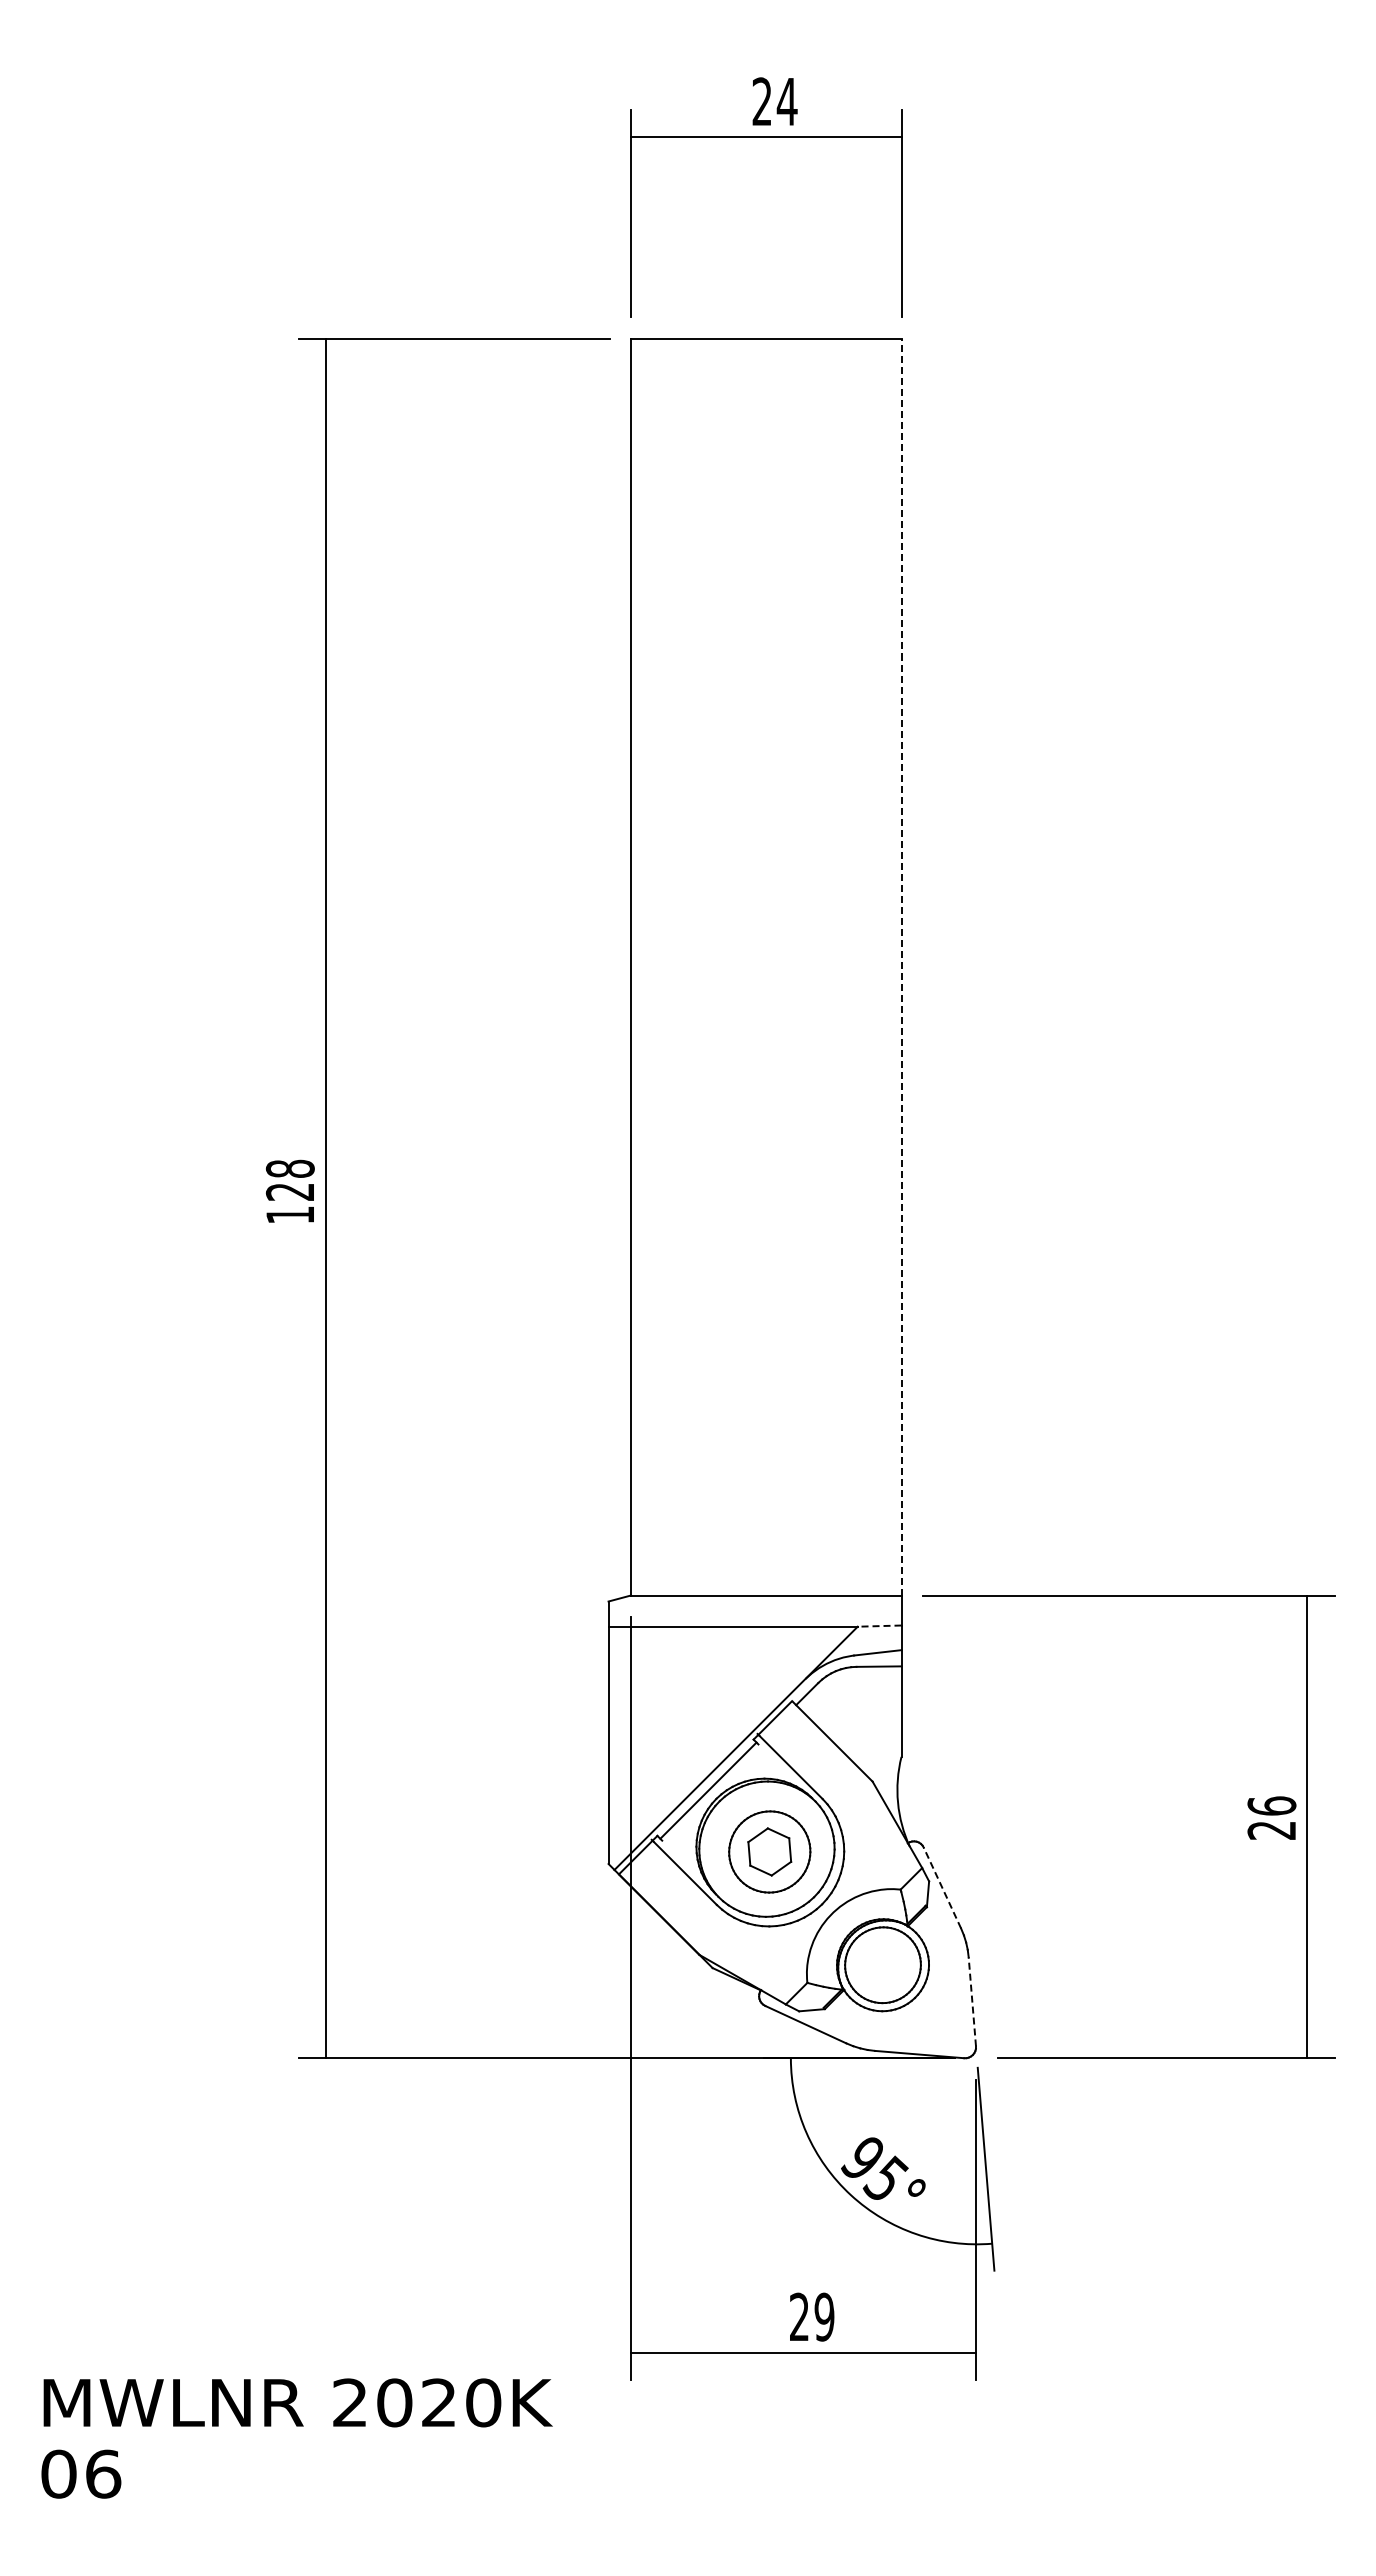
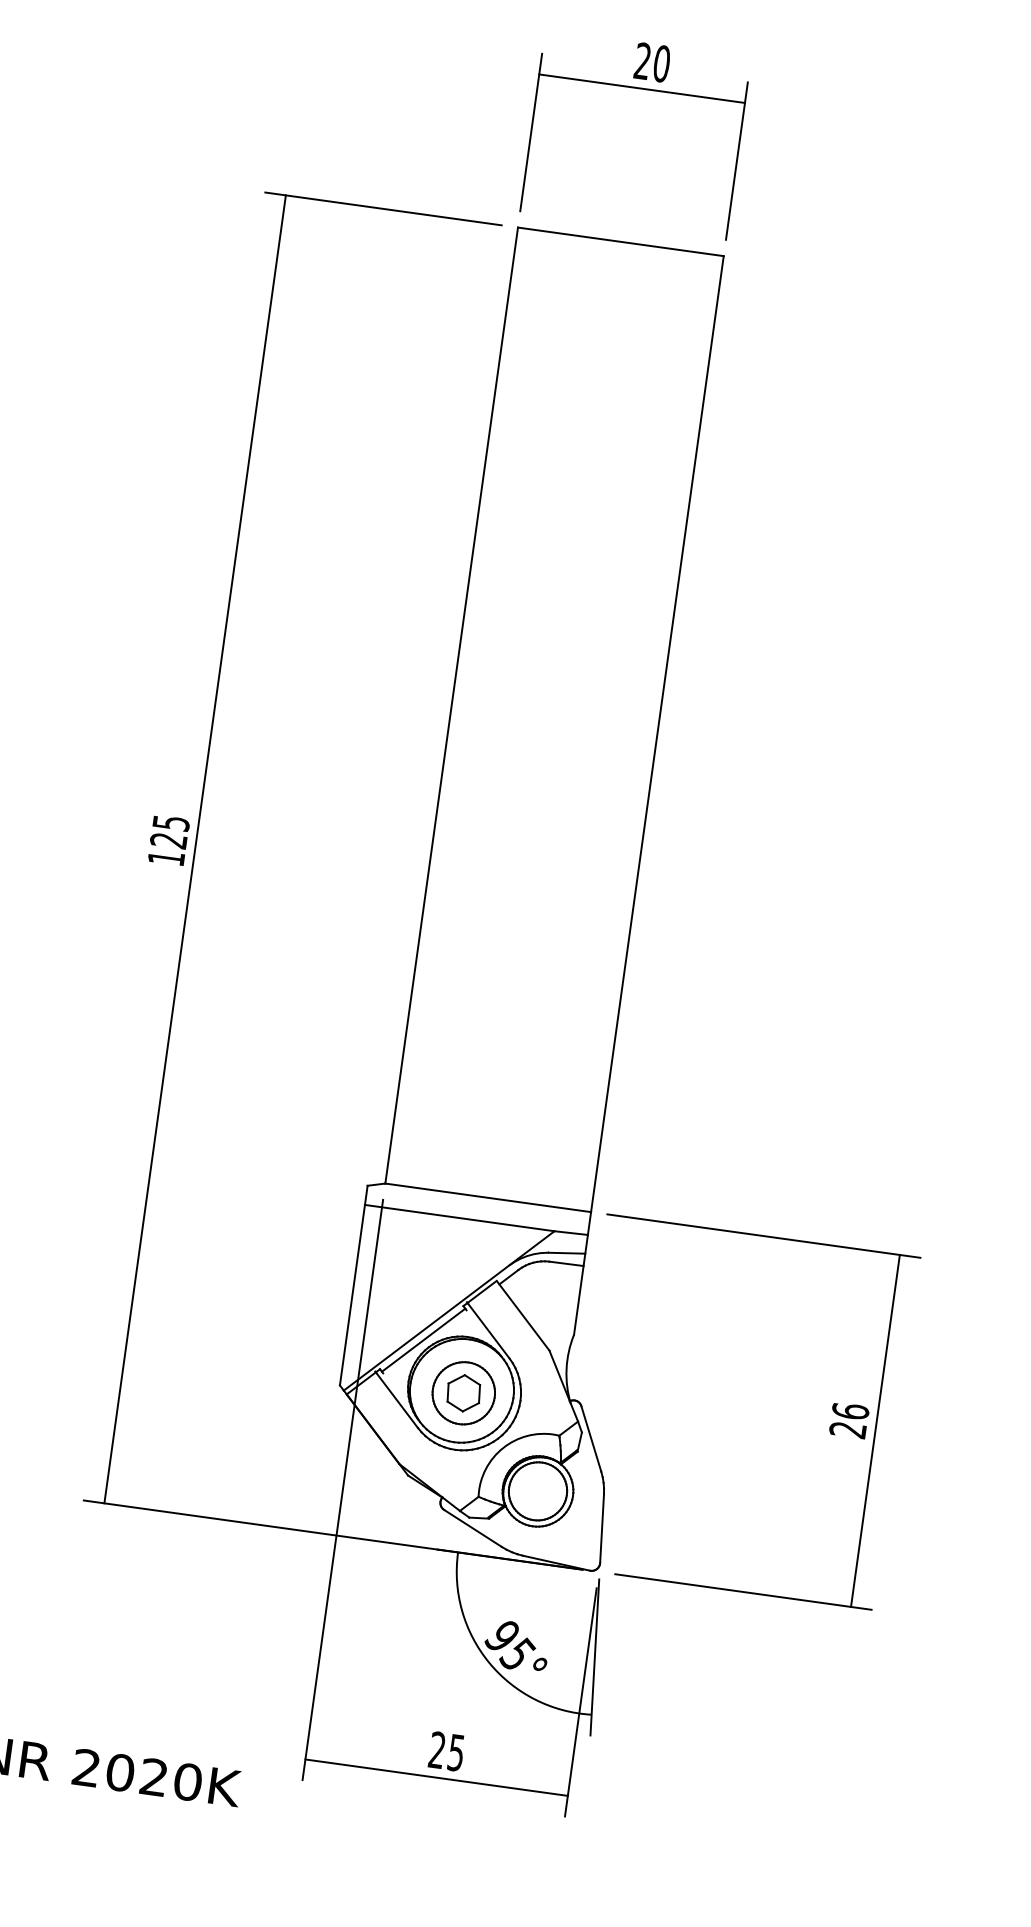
text: (786, 101) -> (661, 63), 24 -> 20
line: (901, 966) -> (657, 733), dashed -> solid
text: (289, 1168) -> (170, 822), 128 -> 125
line: (879, 1626) -> (571, 1233), dashed -> solid
line: (942, 1888) -> (591, 1439), dashed -> solid
line: (972, 2001) -> (602, 1528), dashed -> solid
text: (824, 2316) -> (456, 1752), 29 -> 25

